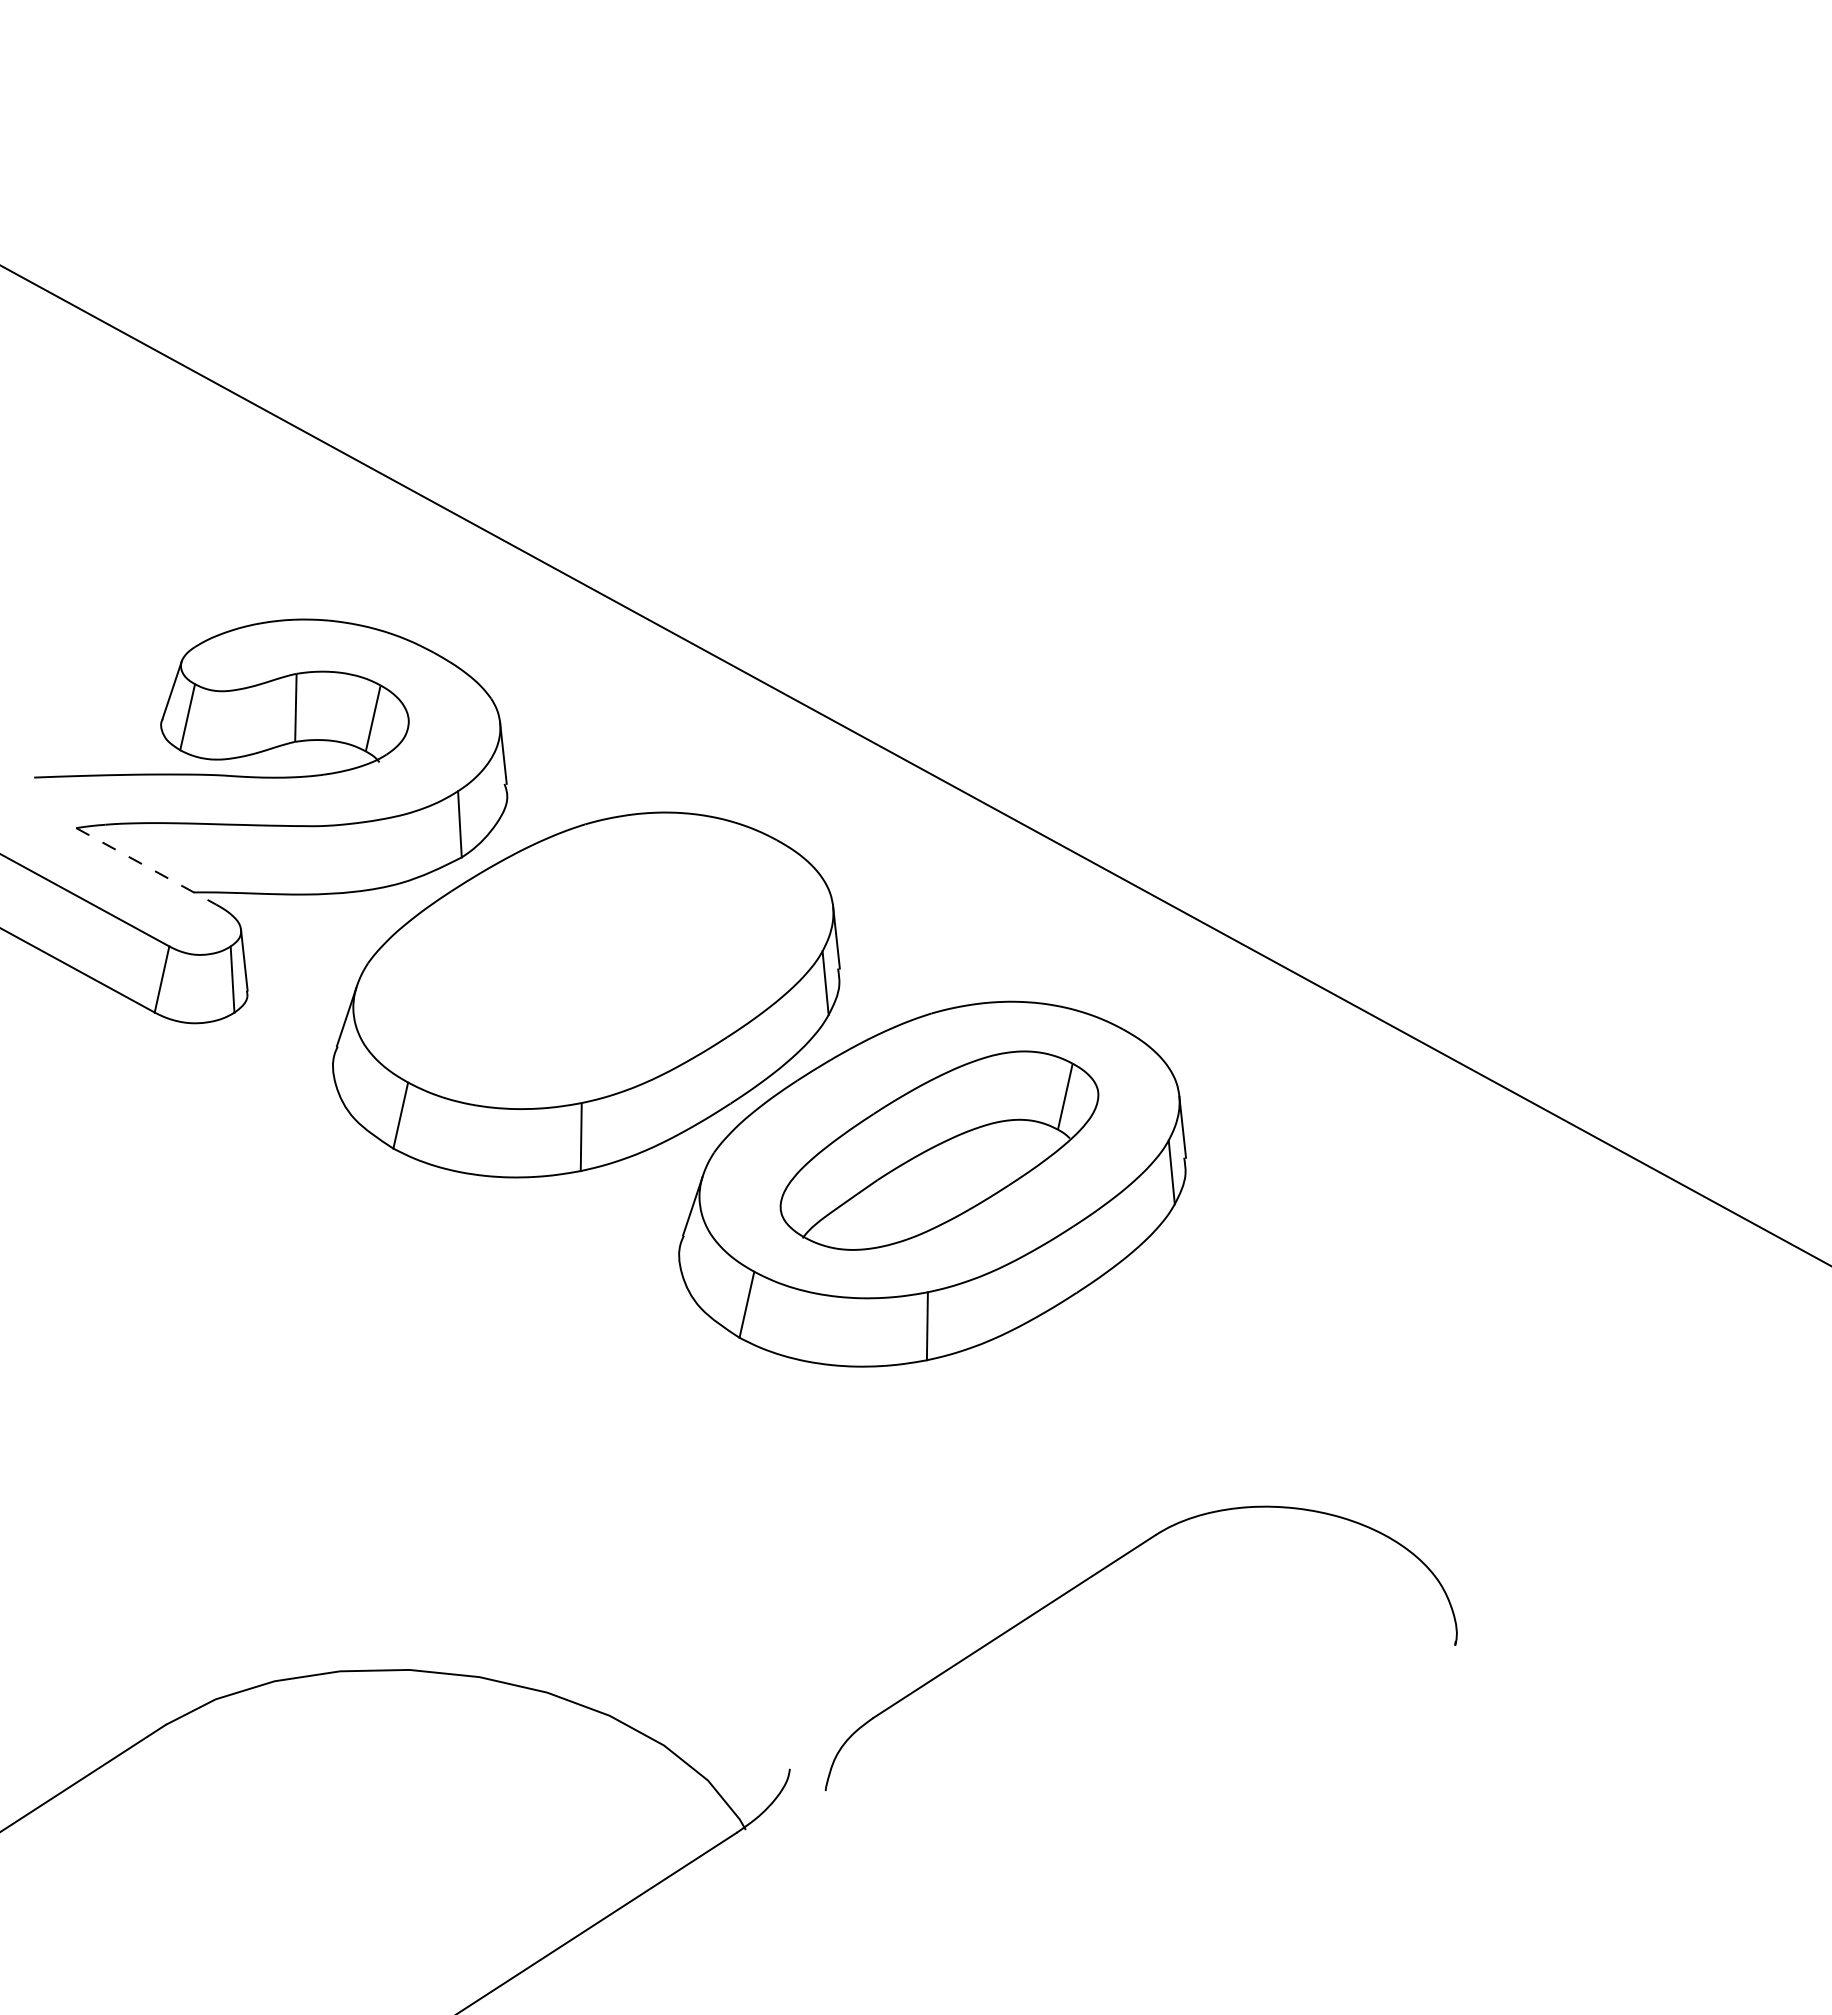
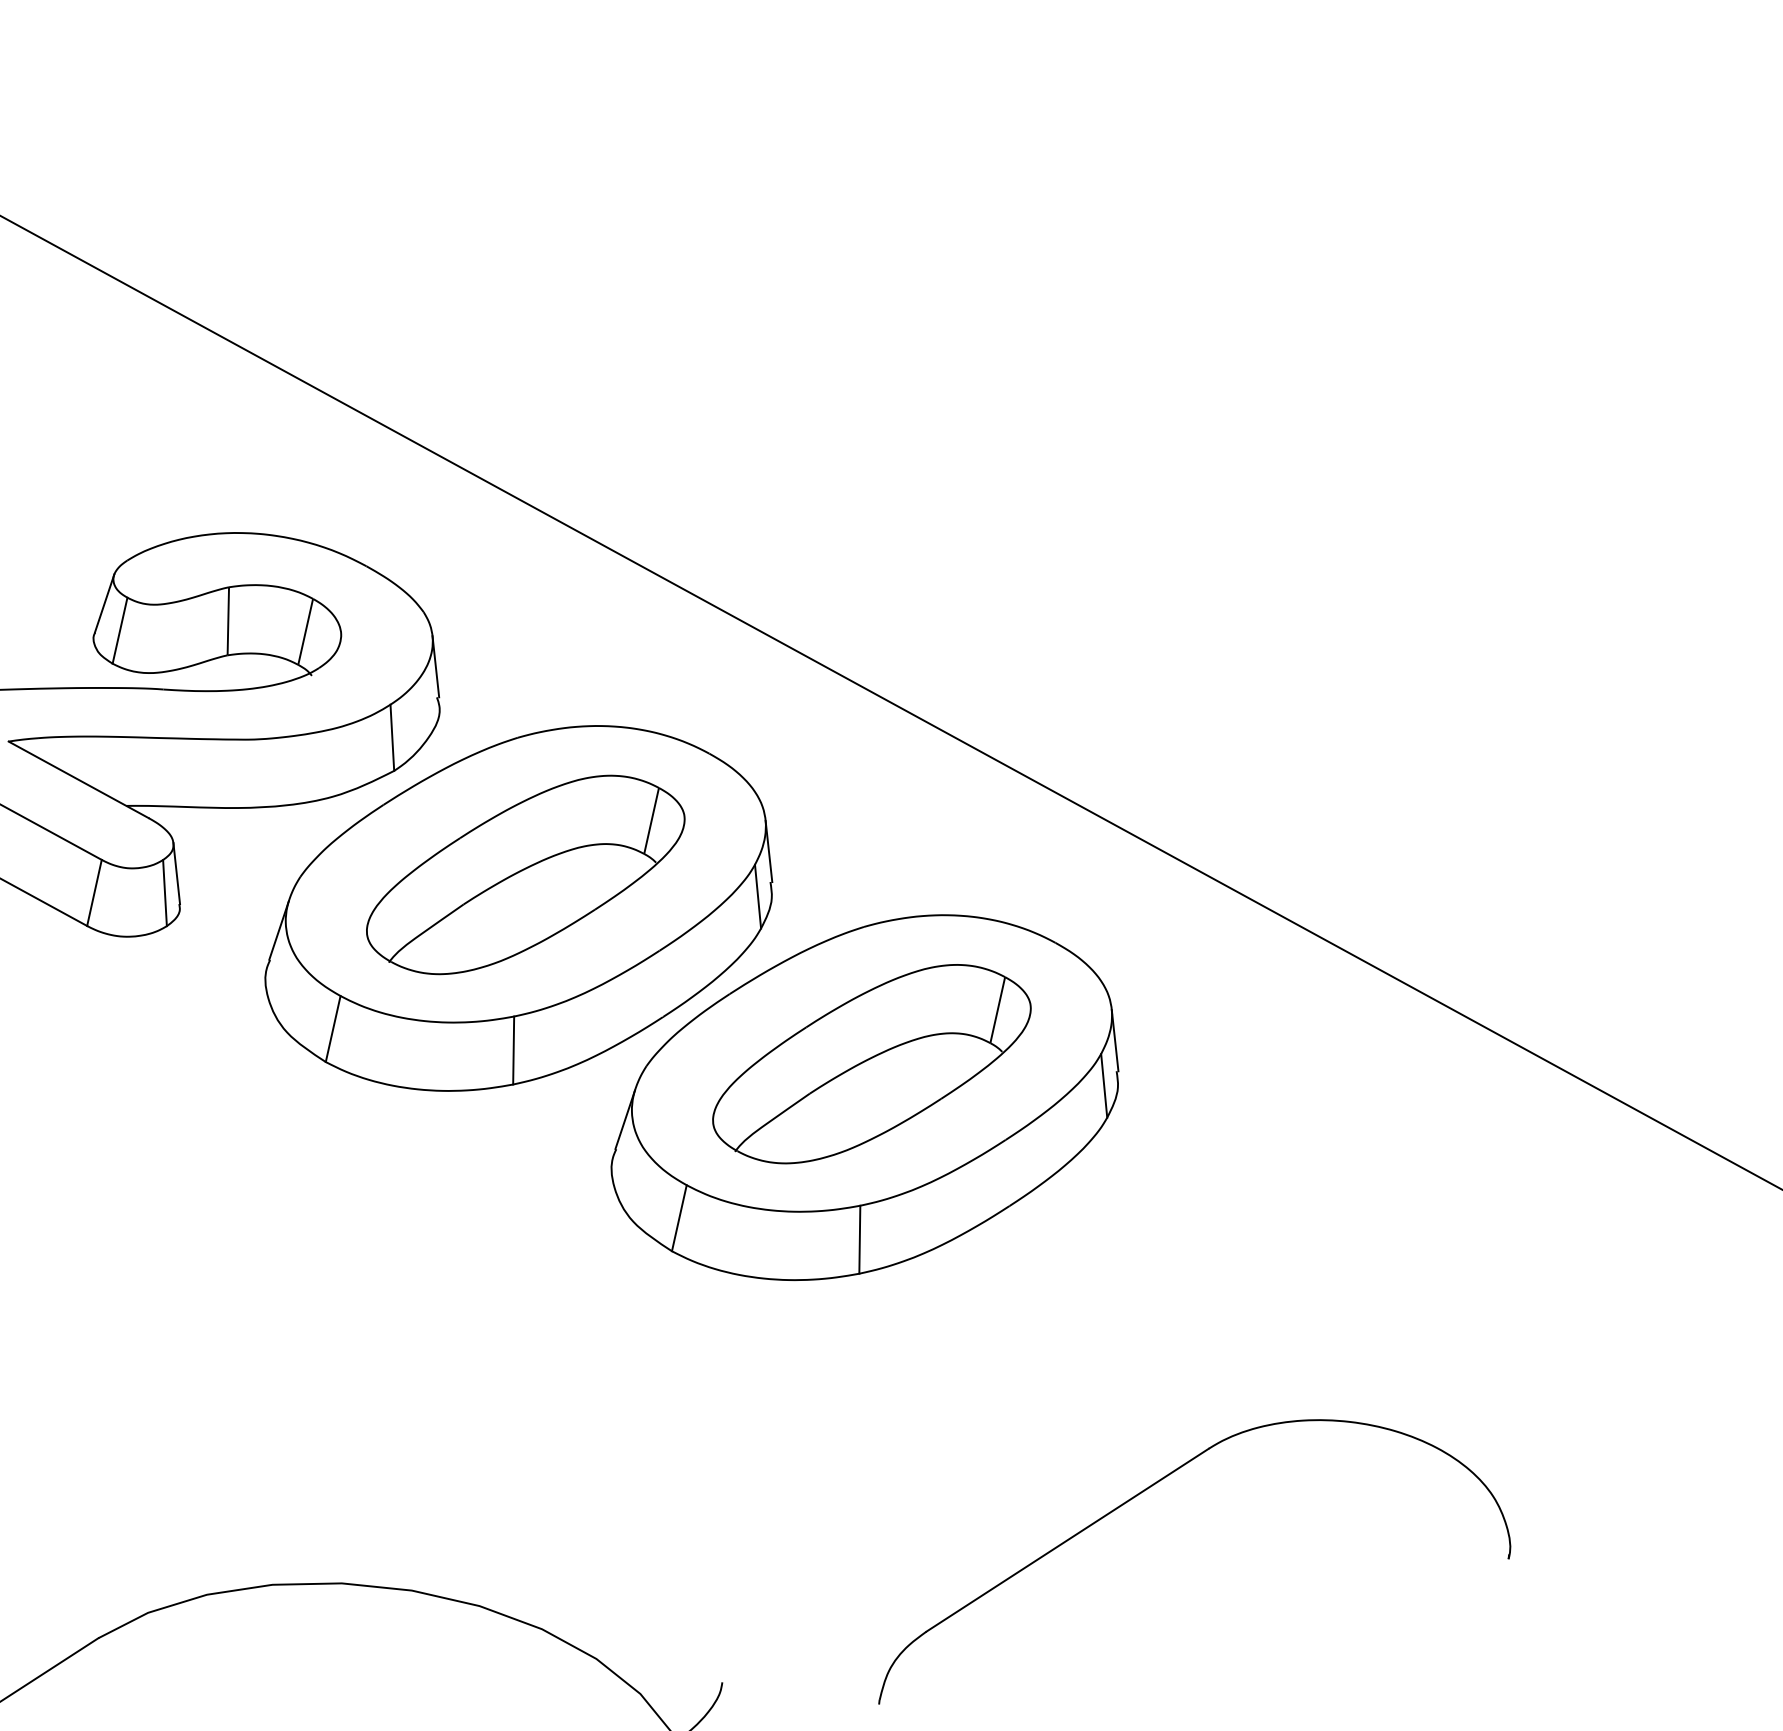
line: (146, 866) -> (78, 779), dashed -> solid
part: (593, 961) -> (525, 874), added
part: (1092, 1577) -> (1145, 1490), moved

